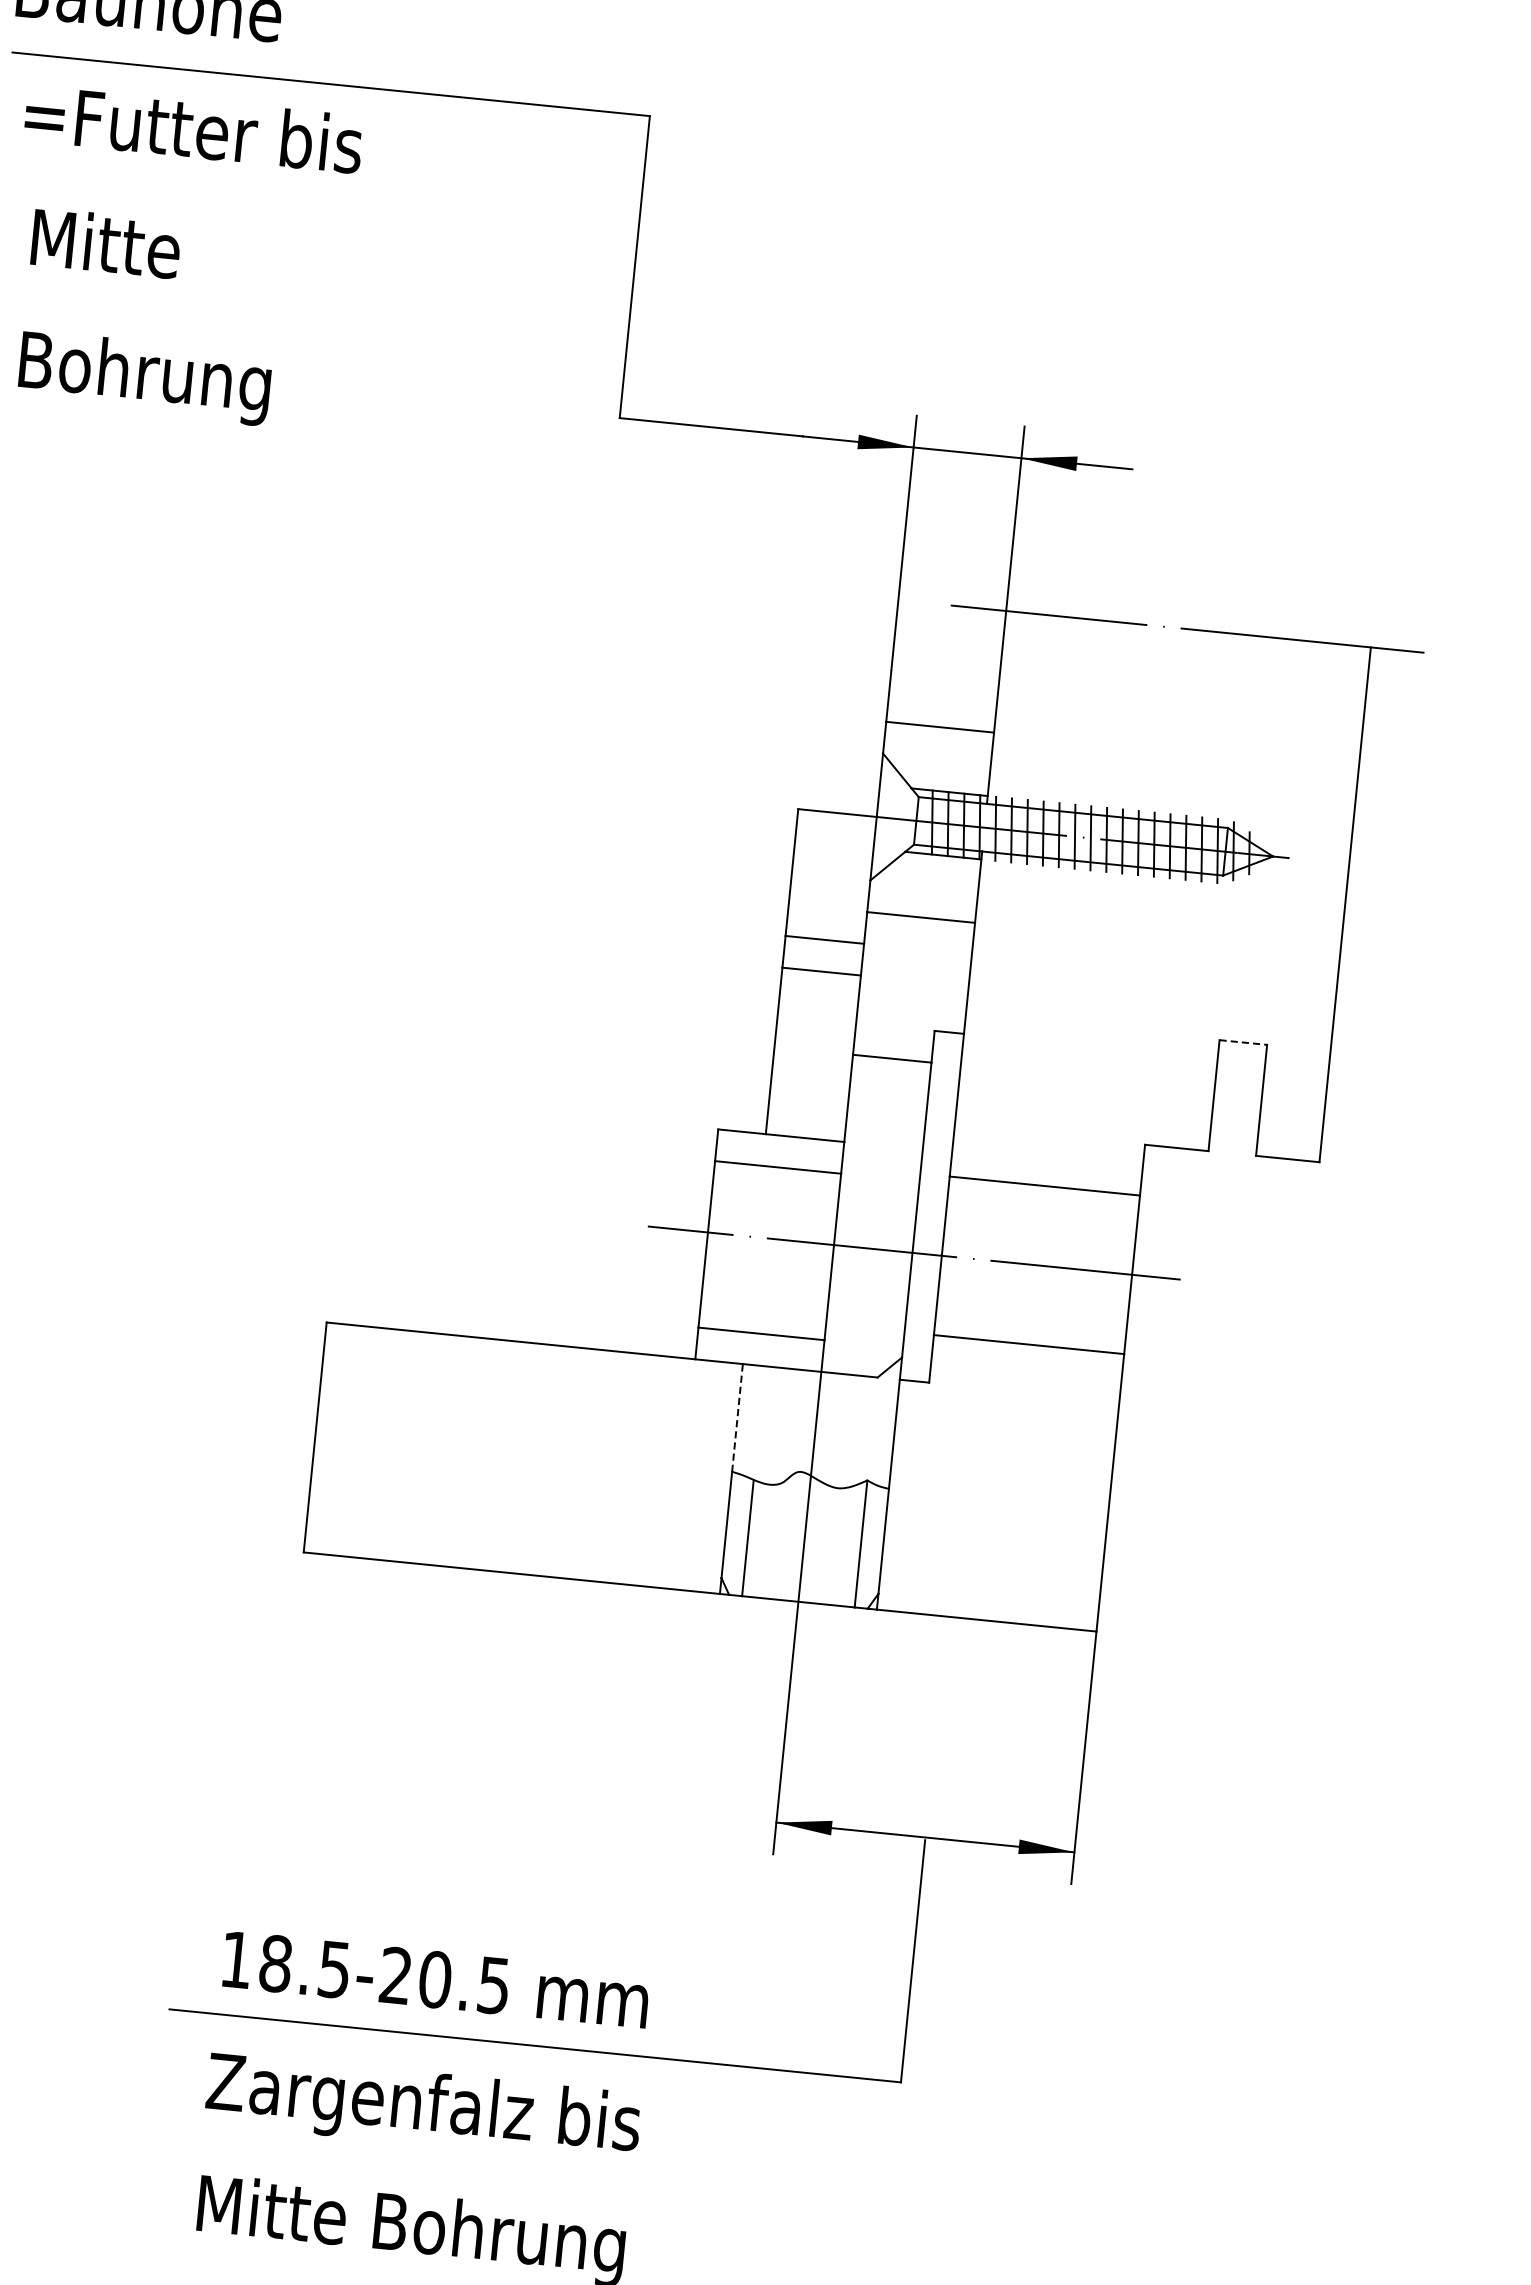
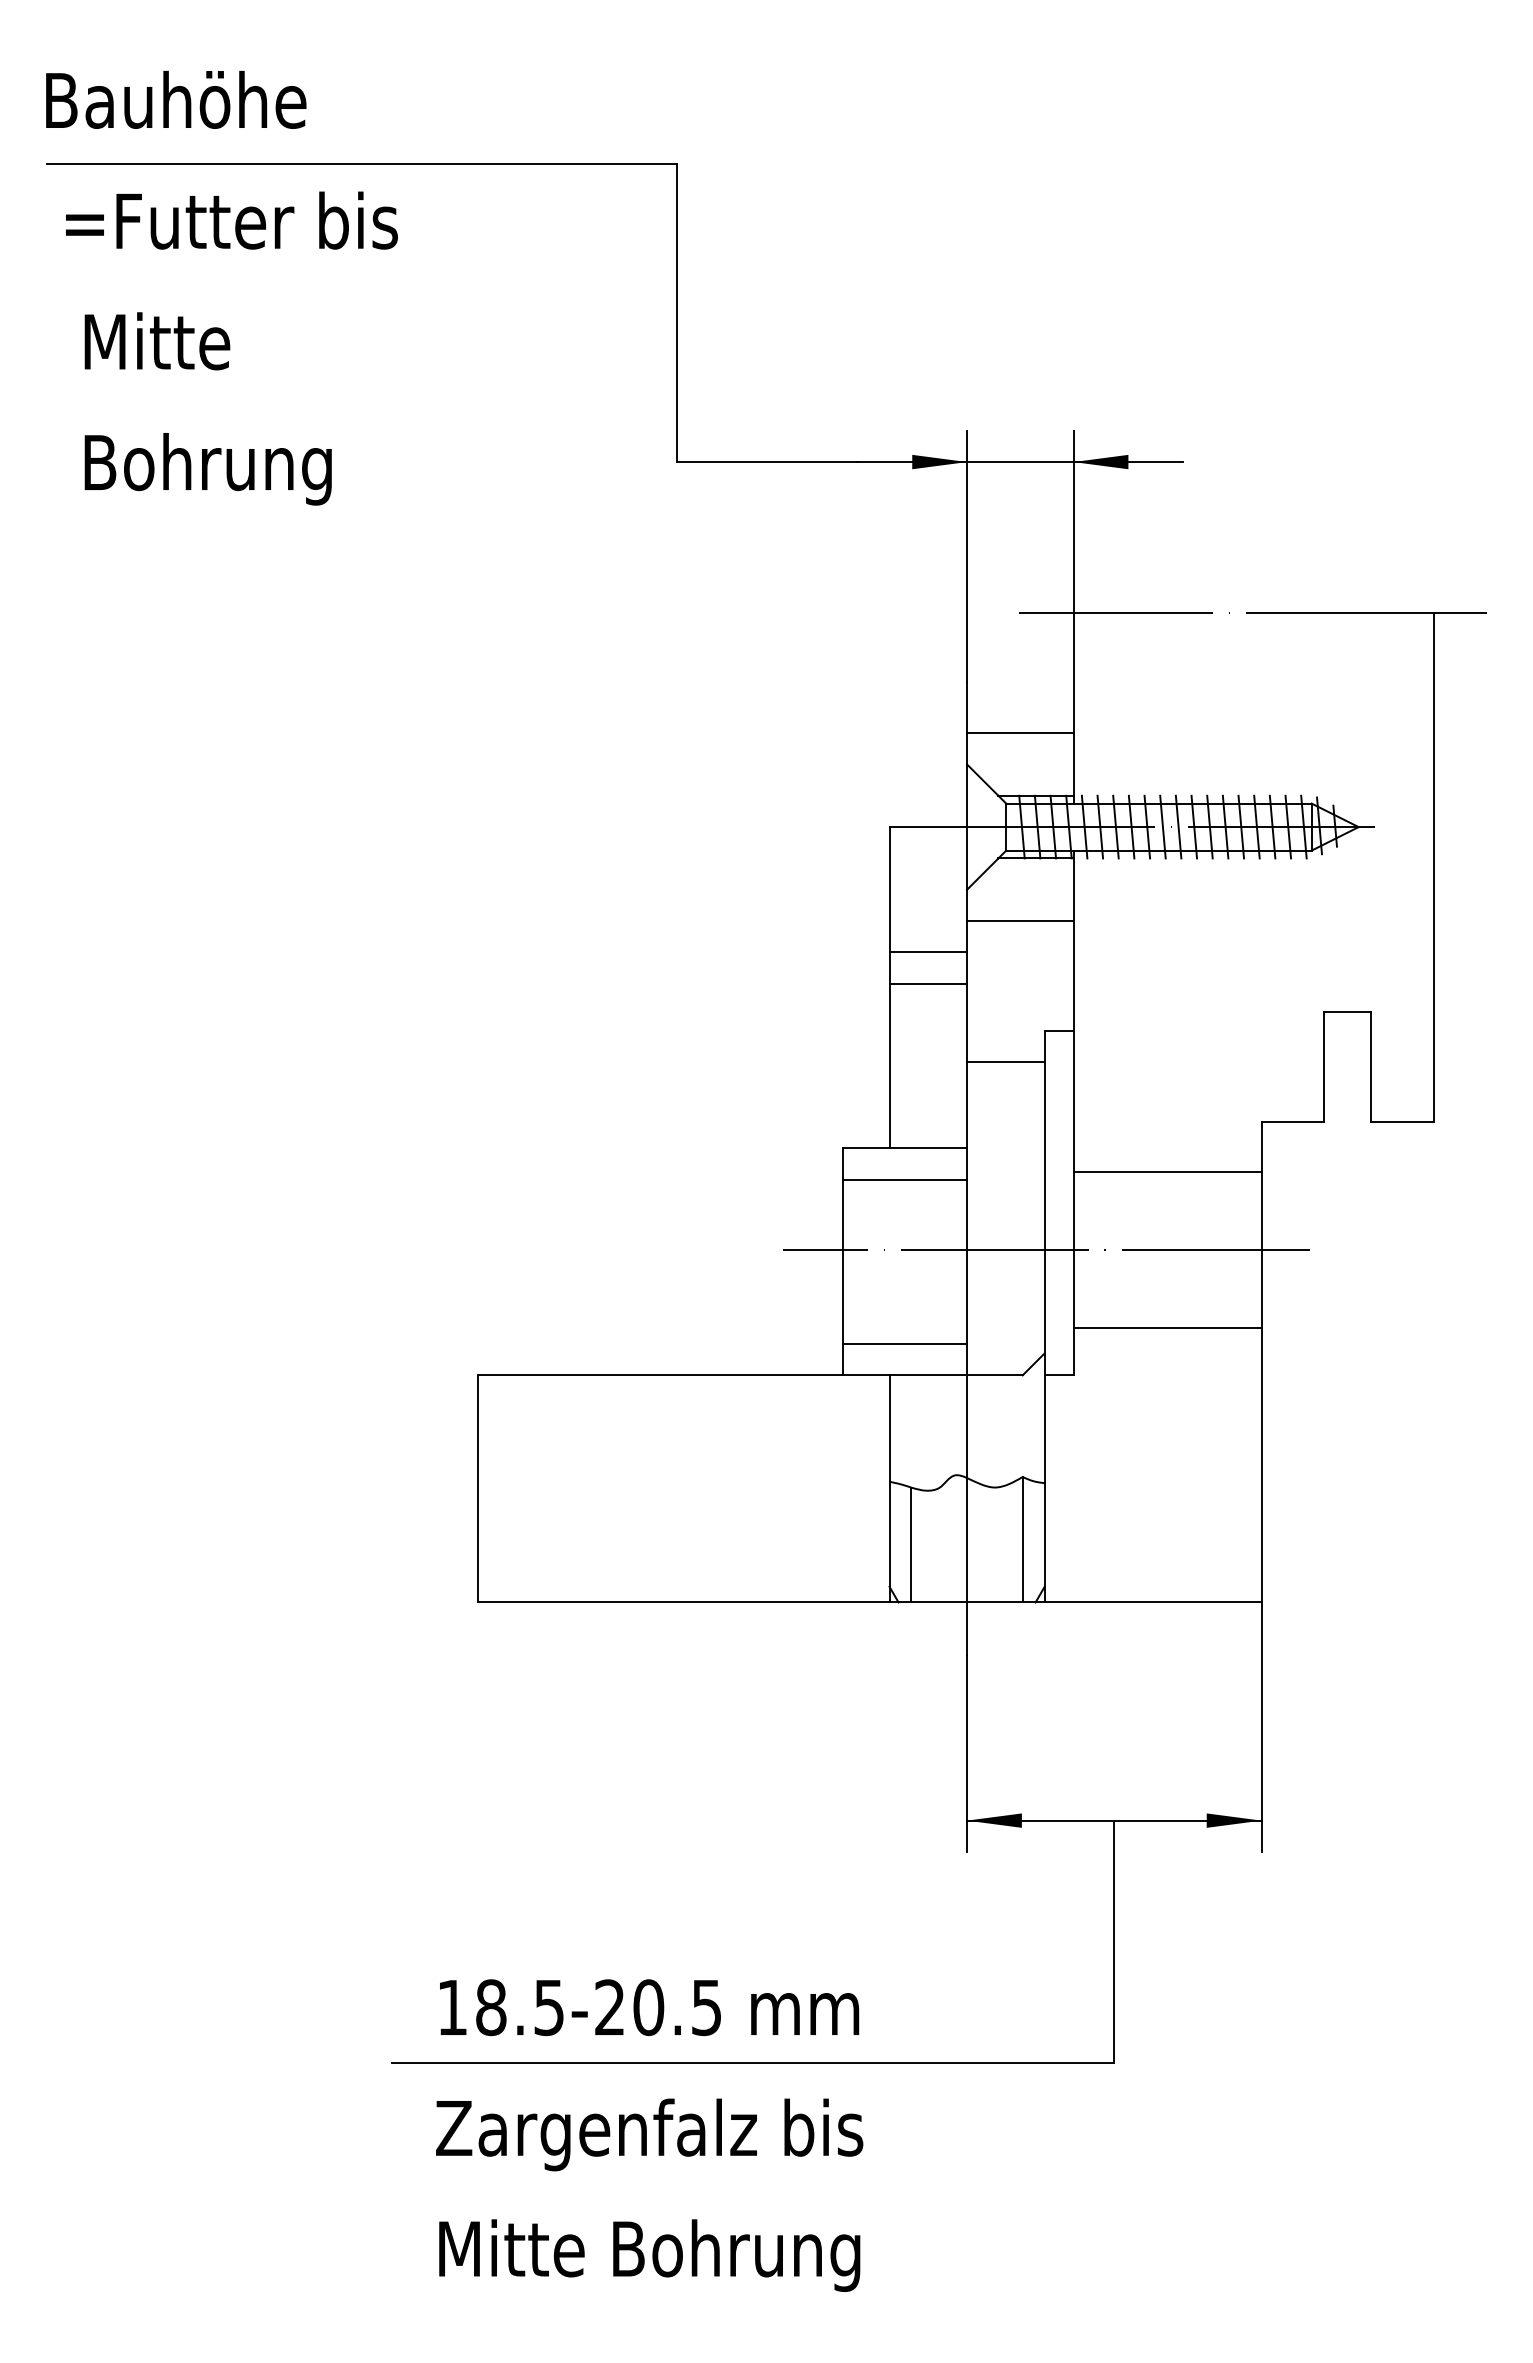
line: (1244, 1042) -> (1348, 1011), dashed -> solid
line: (737, 1417) -> (889, 1428), dashed -> solid

